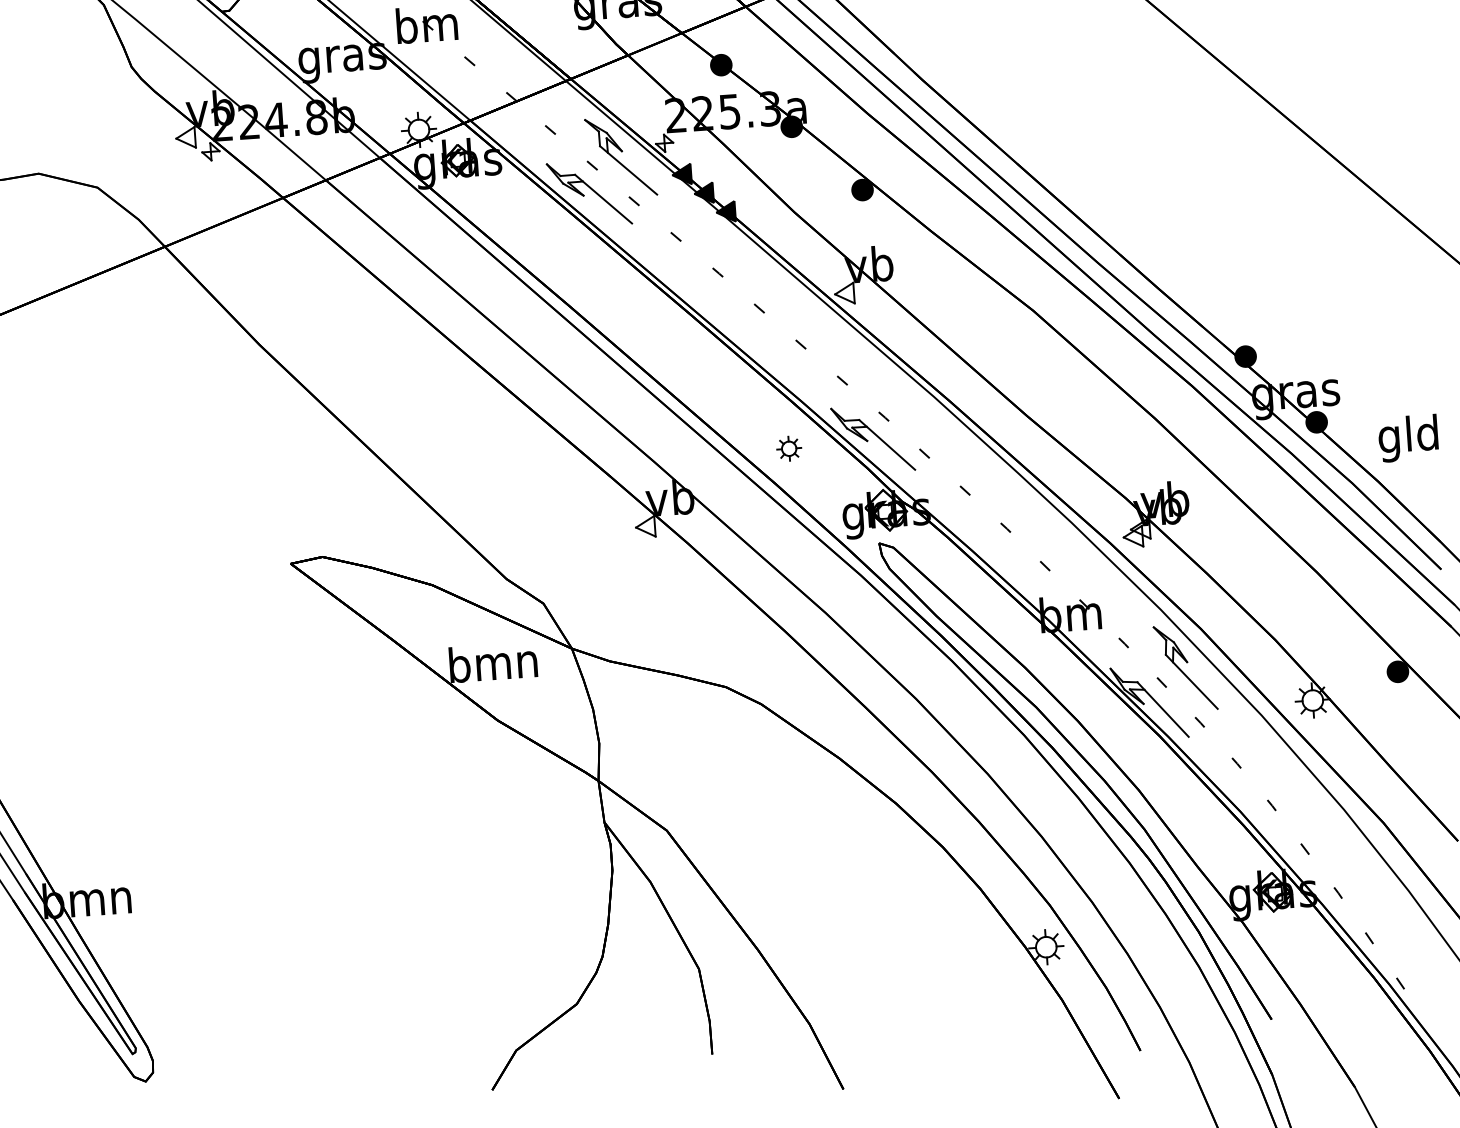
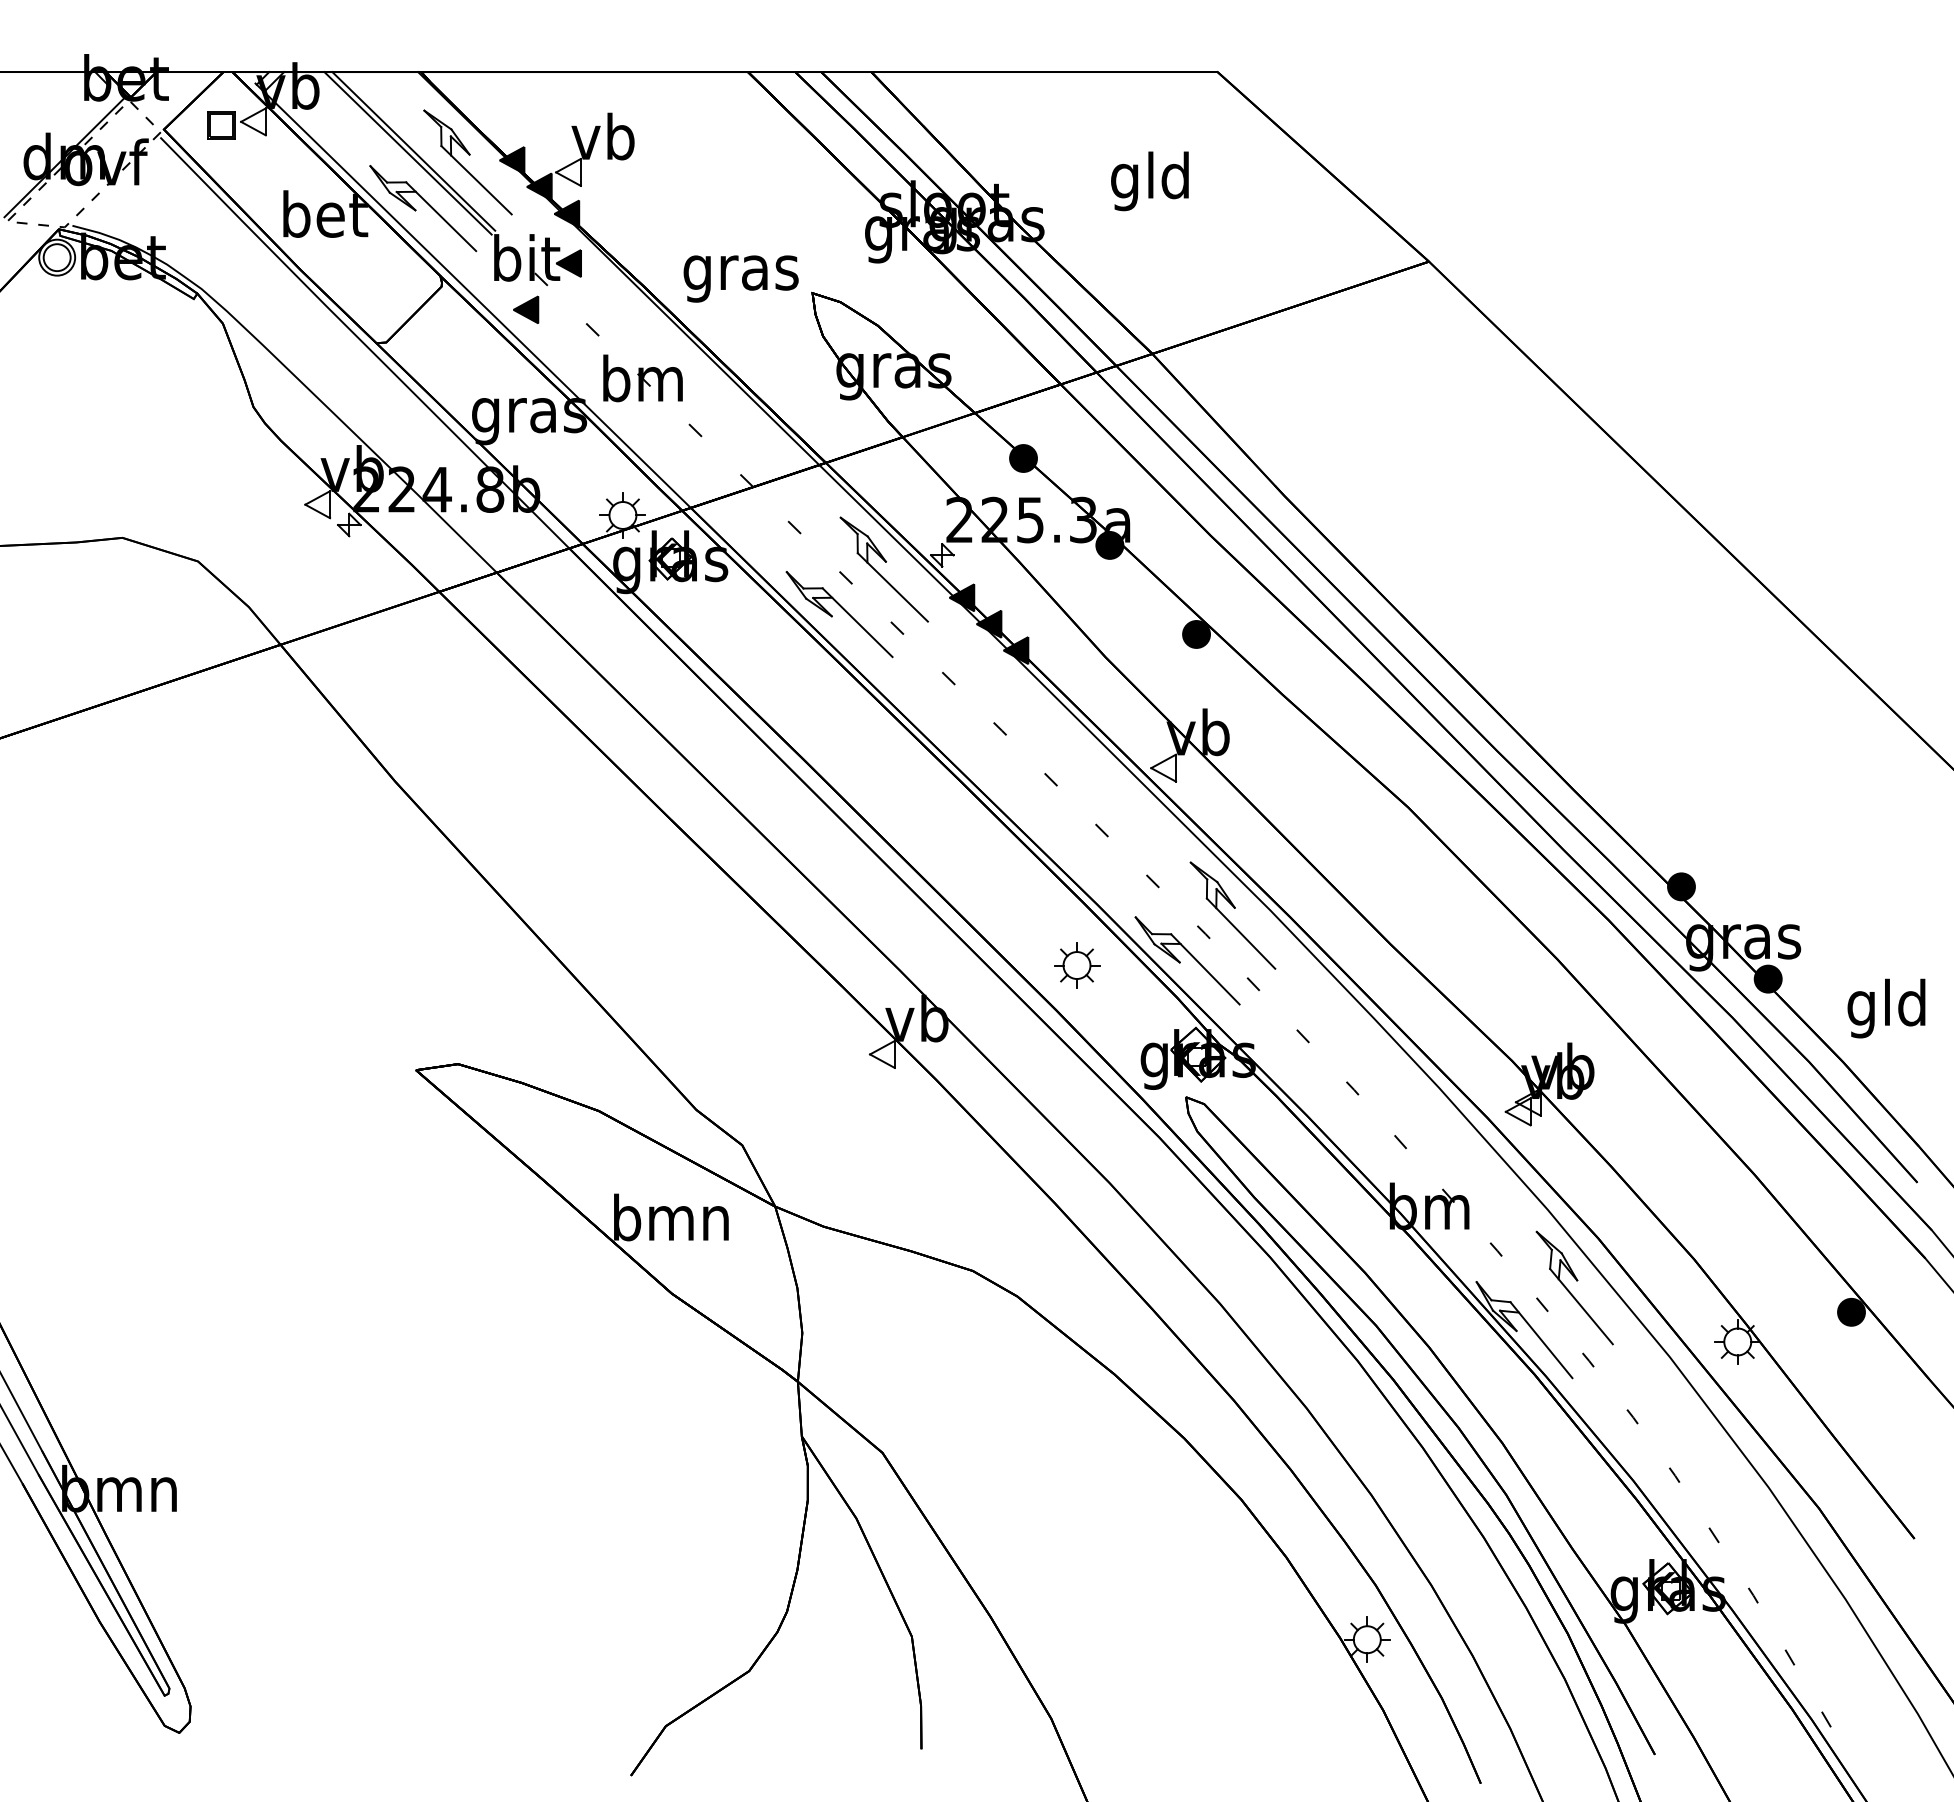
part: (904, 402) -> (1232, 915), added
part: (789, 448) -> (1077, 965), size x1.43

